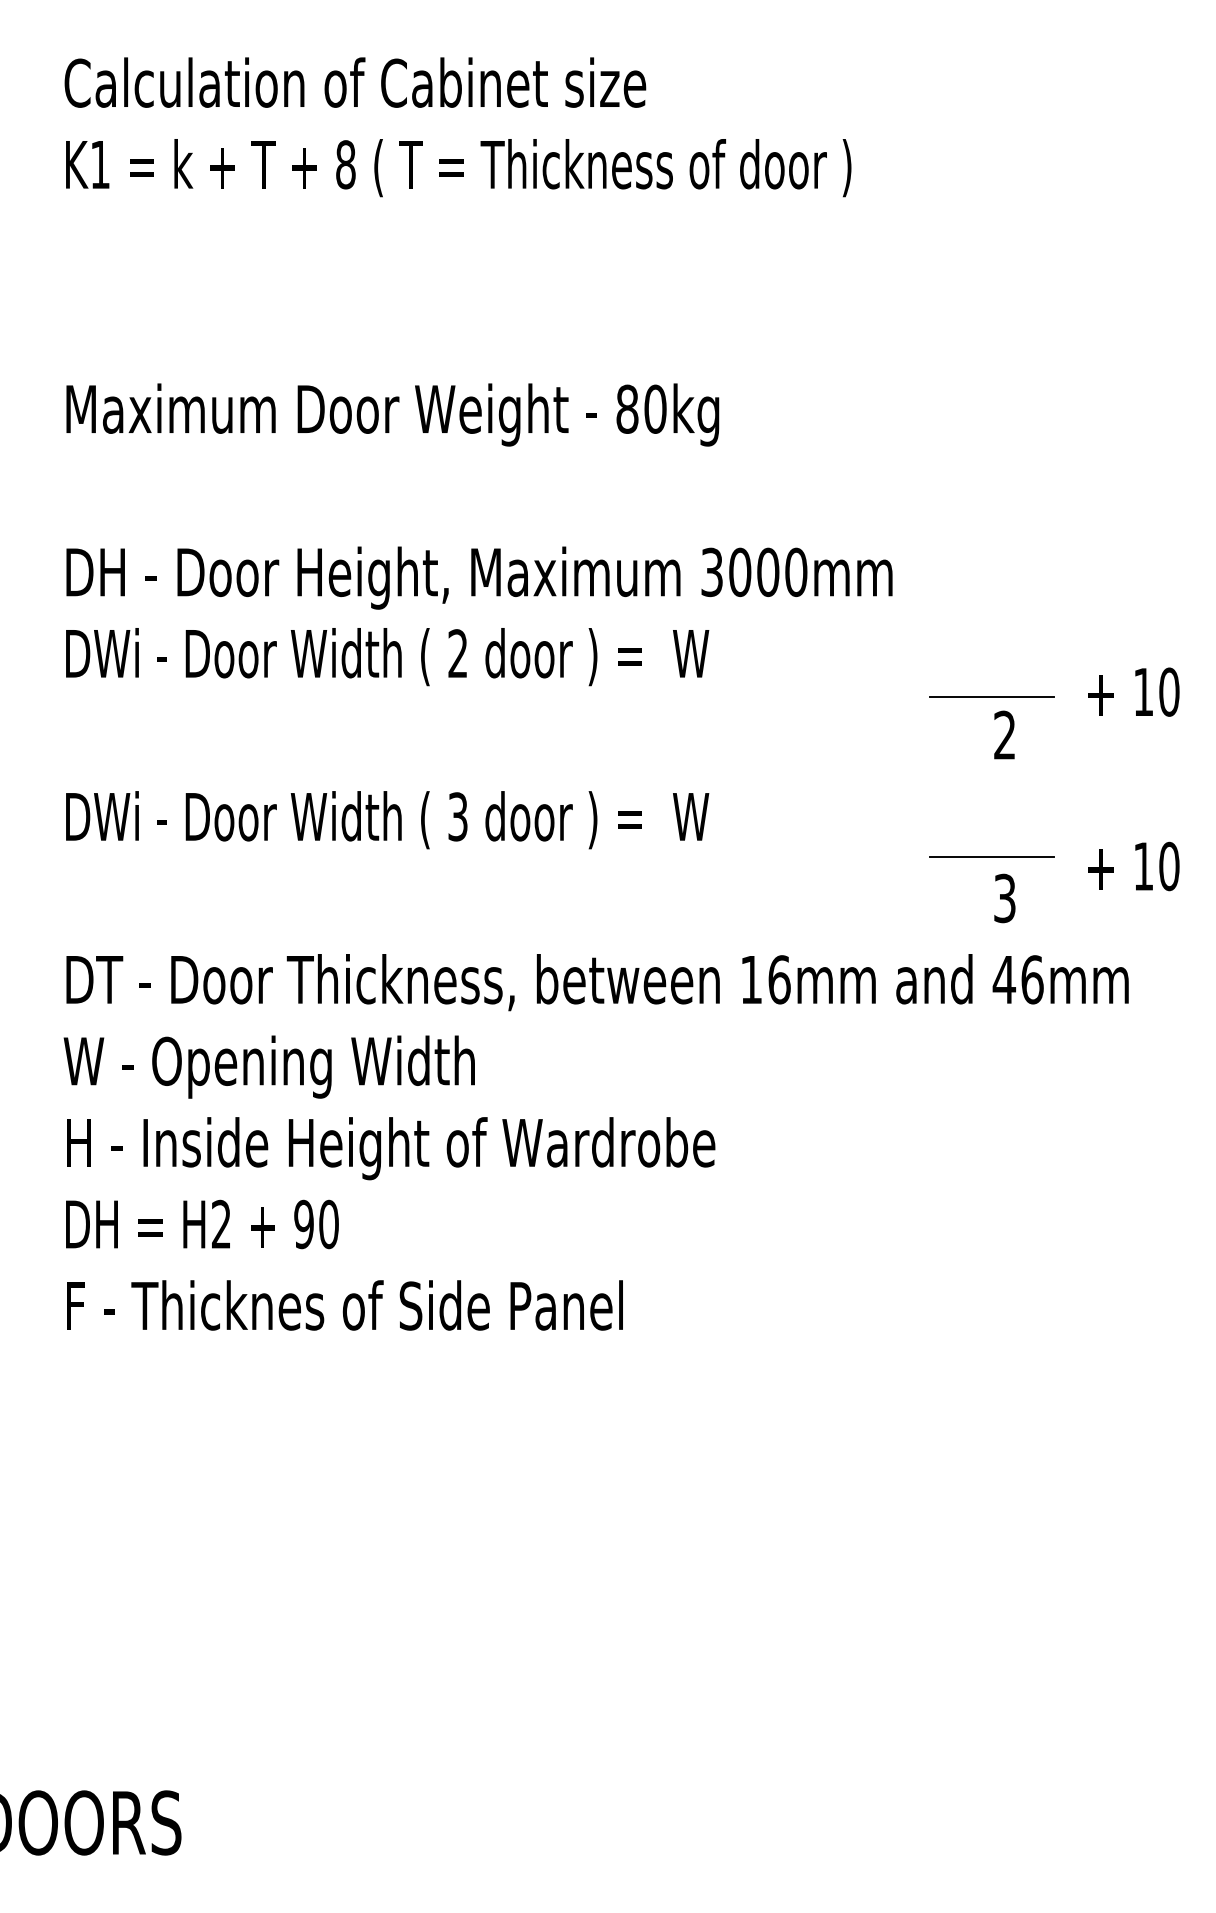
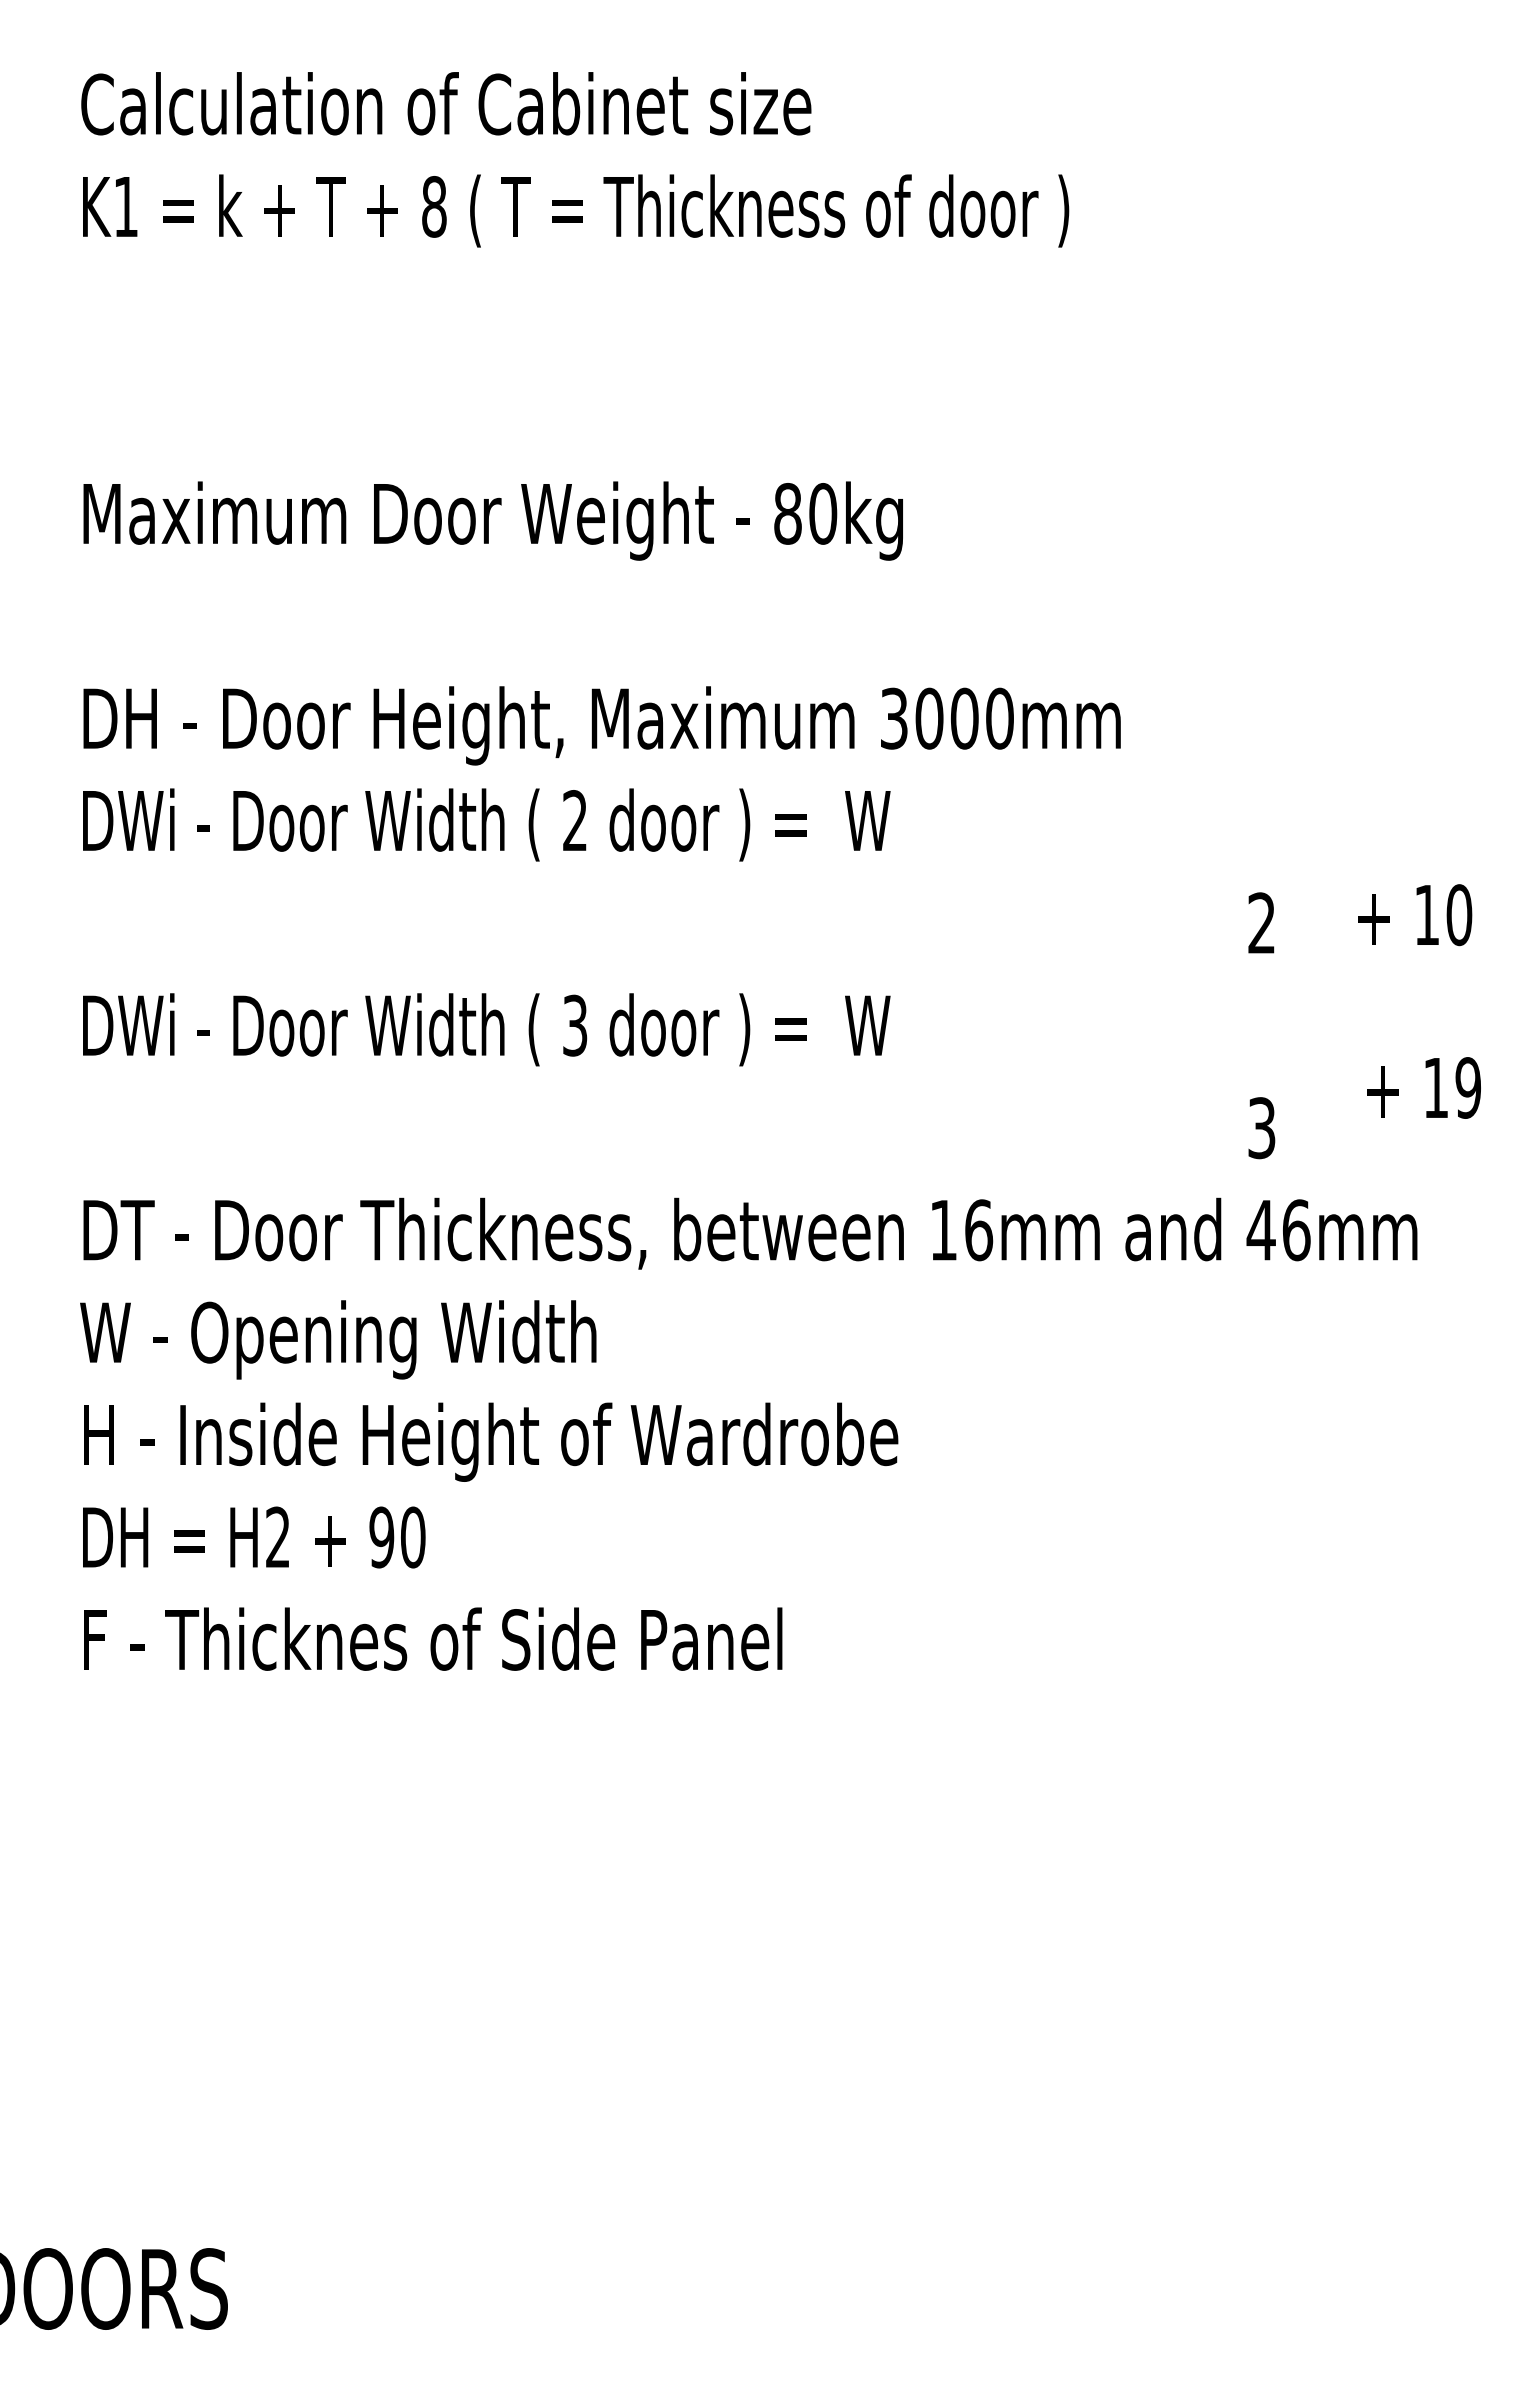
text: (1134, 692) -> (1415, 915), moved
line: (991, 697) -> (1245, 875), removed
line: (991, 857) -> (1245, 1076), removed
text: (1169, 866) -> (1468, 1087), 10 -> 19

